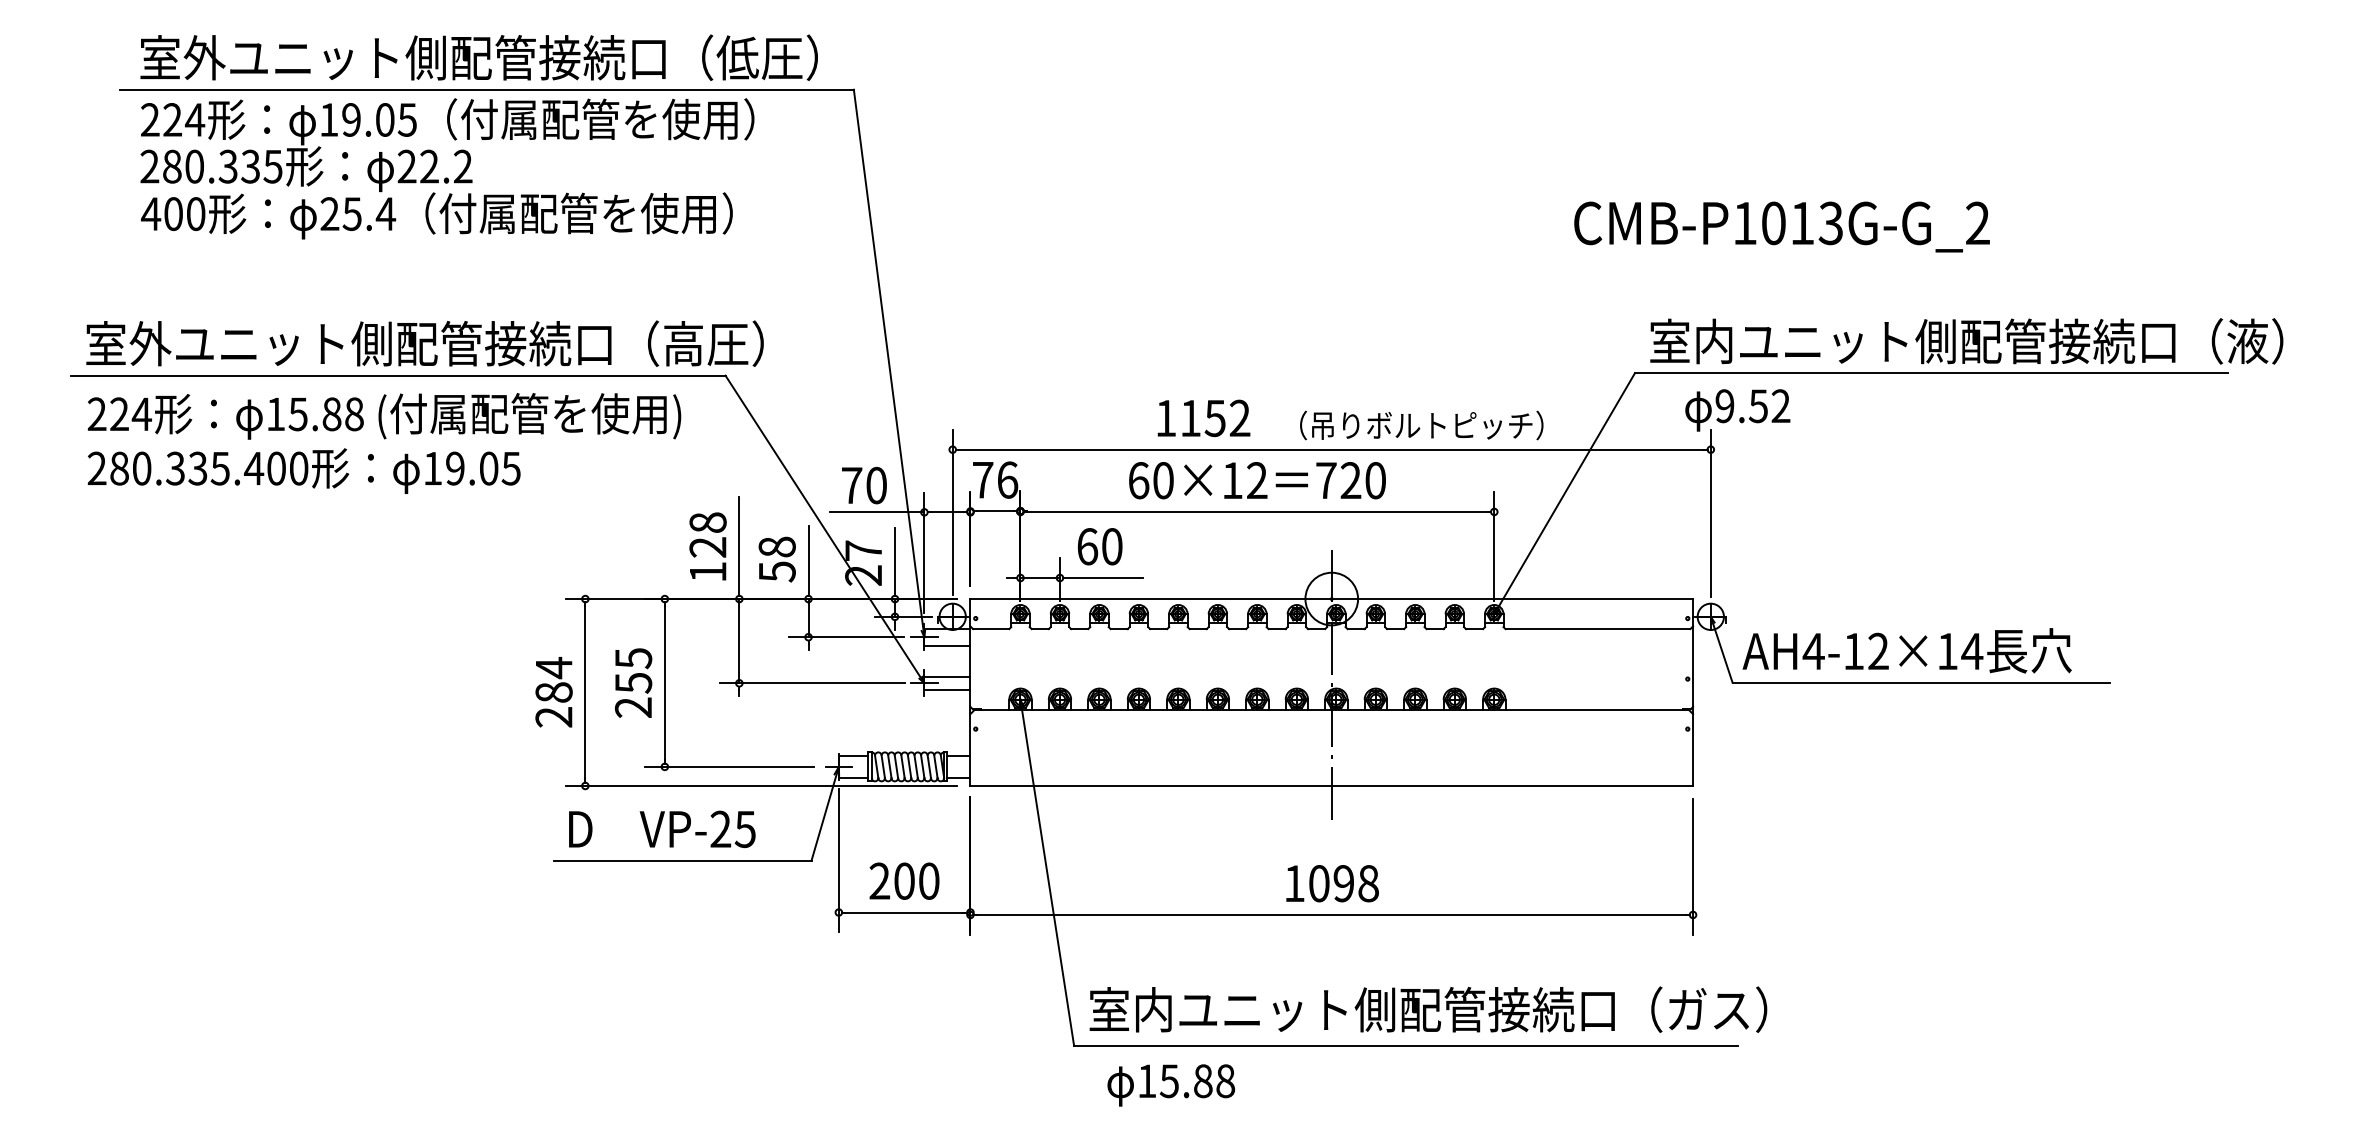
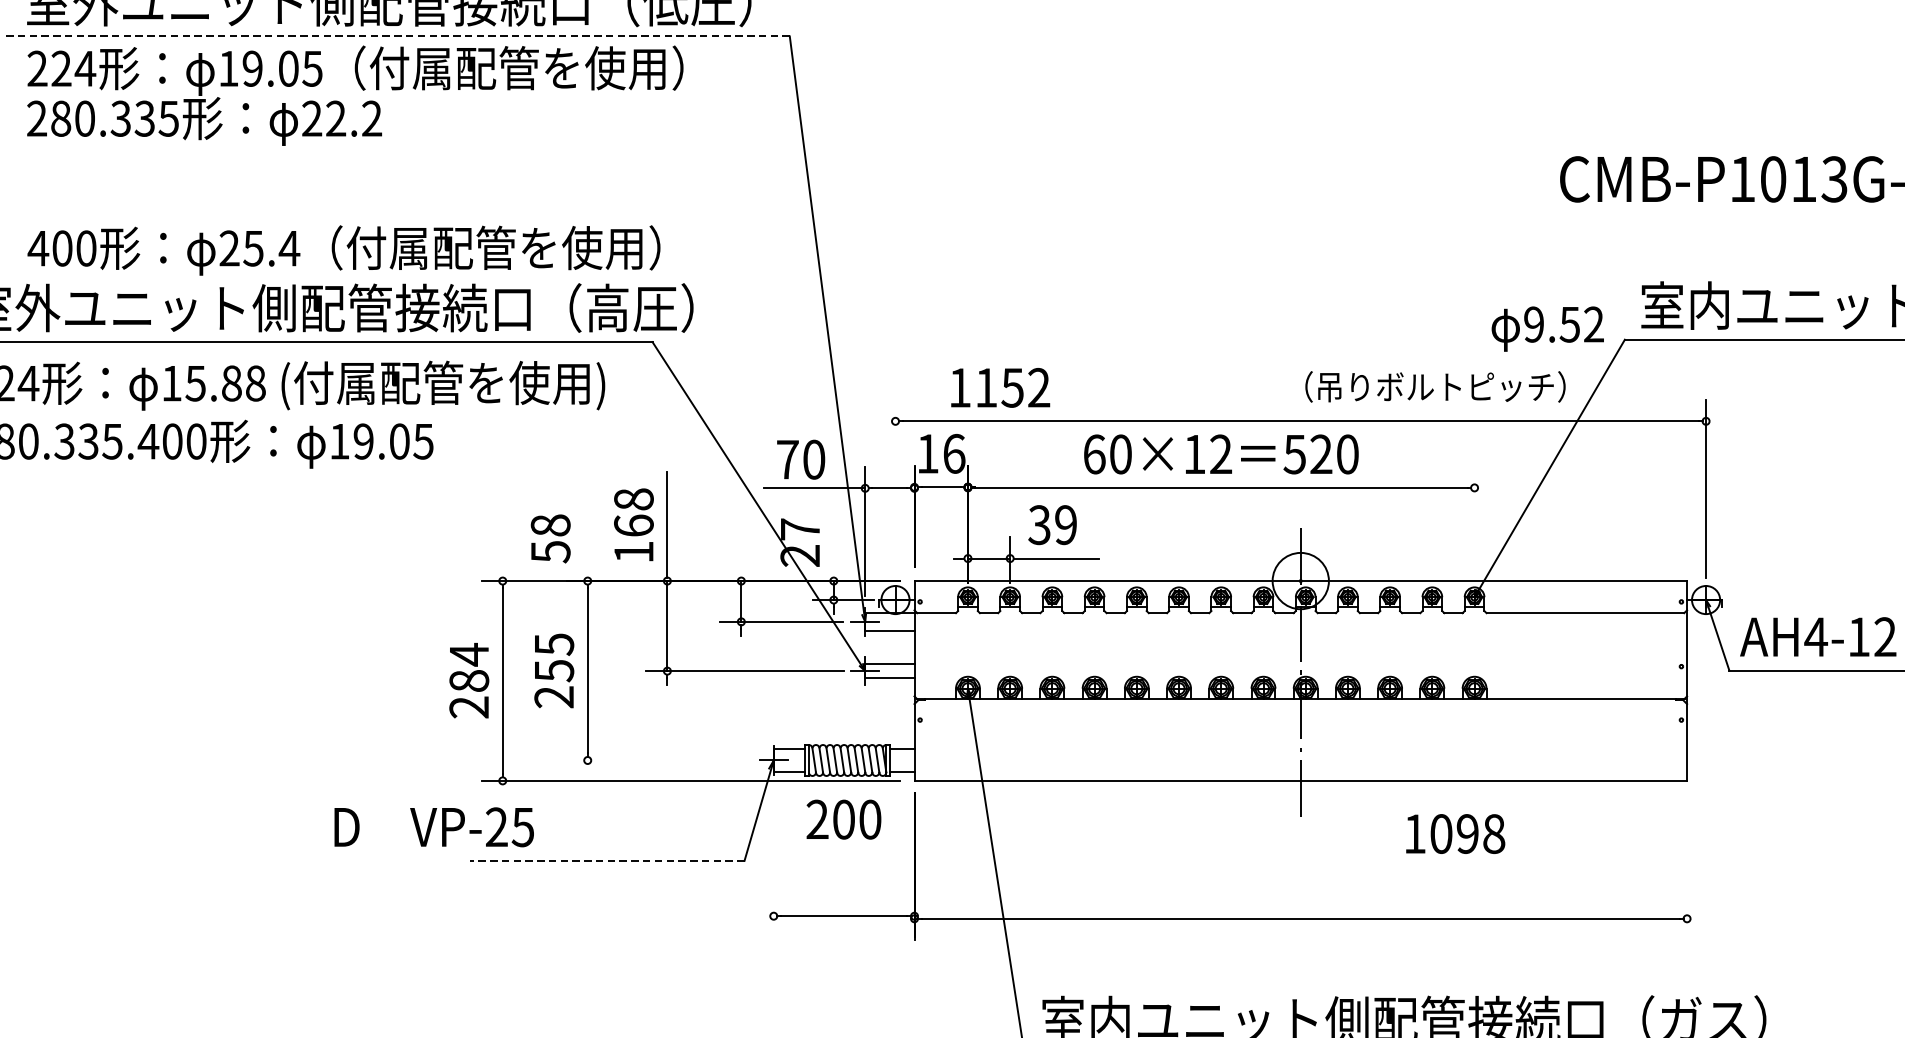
line: (486, 89) -> (397, 36), solid -> dashed
text: (436, 215) -> (343, 250), moved
text: (1737, 410) -> (1547, 329), moved
text: (1203, 418) -> (1000, 388), moved
text: (1421, 425) -> (1435, 386), moved
text: (983, 480) -> (928, 454), 76 -> 16
text: (1325, 480) -> (1294, 454), 720 -> 520
line: (952, 512) -> (895, 488), removed
text: (1099, 546) -> (1052, 524), 60 -> 39
line: (1494, 546) -> (1474, 524), removed
text: (707, 547) -> (633, 525), 128 -> 168
text: (776, 559) -> (549, 538), moved
line: (808, 560) -> (741, 539), removed
line: (894, 561) -> (833, 540), removed
line: (729, 766) -> (656, 760), removed
text: (662, 829) -> (434, 827), moved
line: (682, 860) -> (606, 860), solid -> dashed
line: (838, 860) -> (773, 860), removed
line: (1693, 866) -> (1687, 867), removed
text: (904, 880) -> (843, 818), moved
text: (1332, 883) -> (1455, 833), moved

